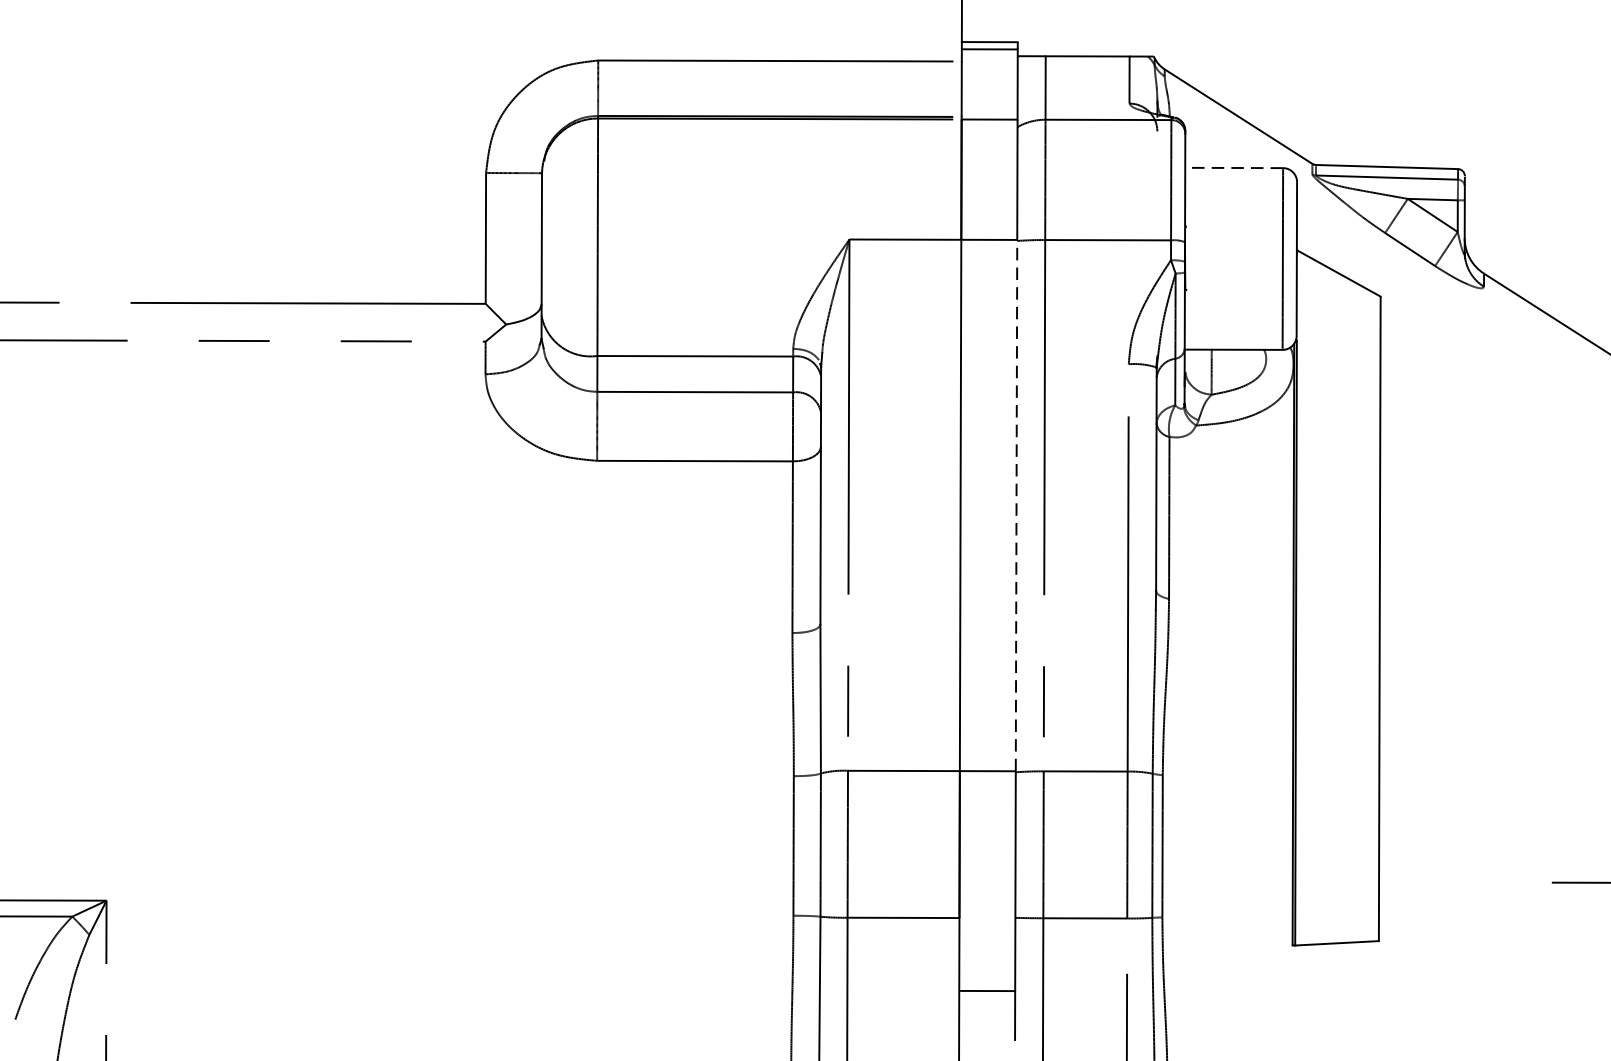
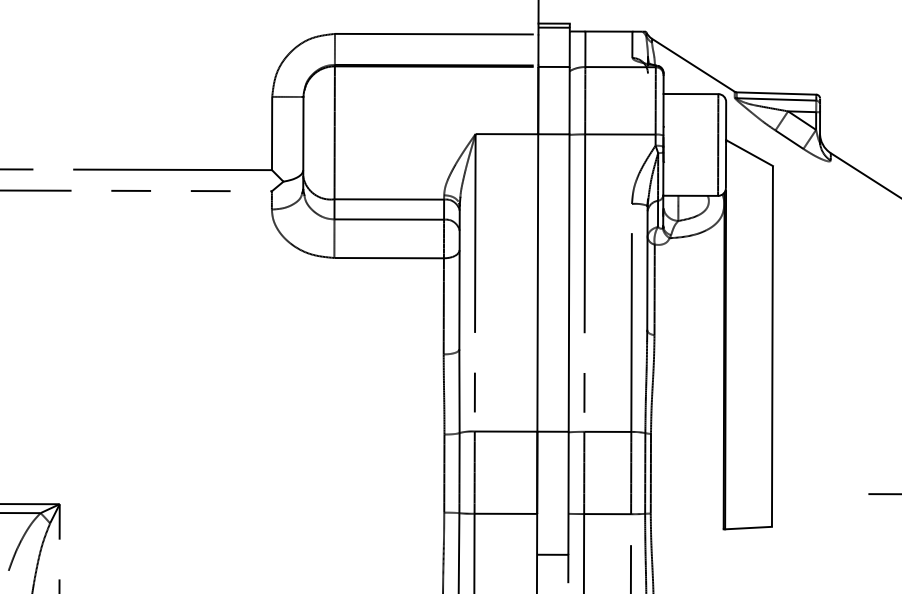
line: (1233, 168) -> (690, 94), dashed -> solid
line: (1017, 506) -> (569, 283), dashed -> solid

